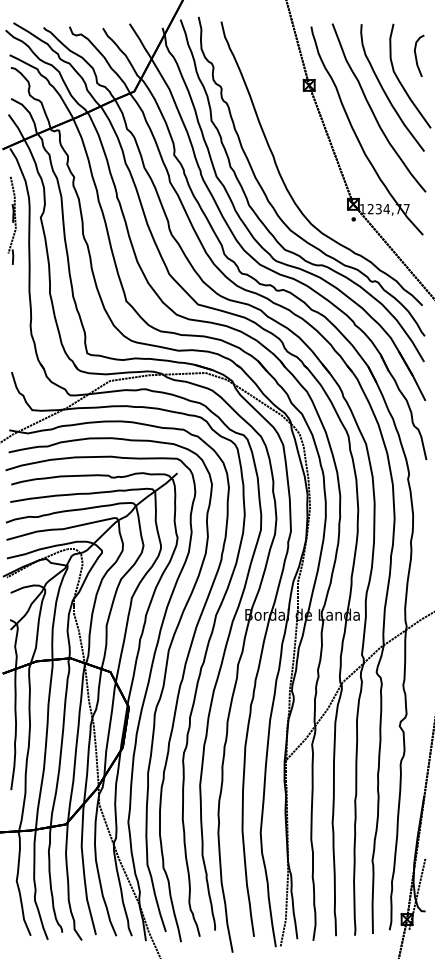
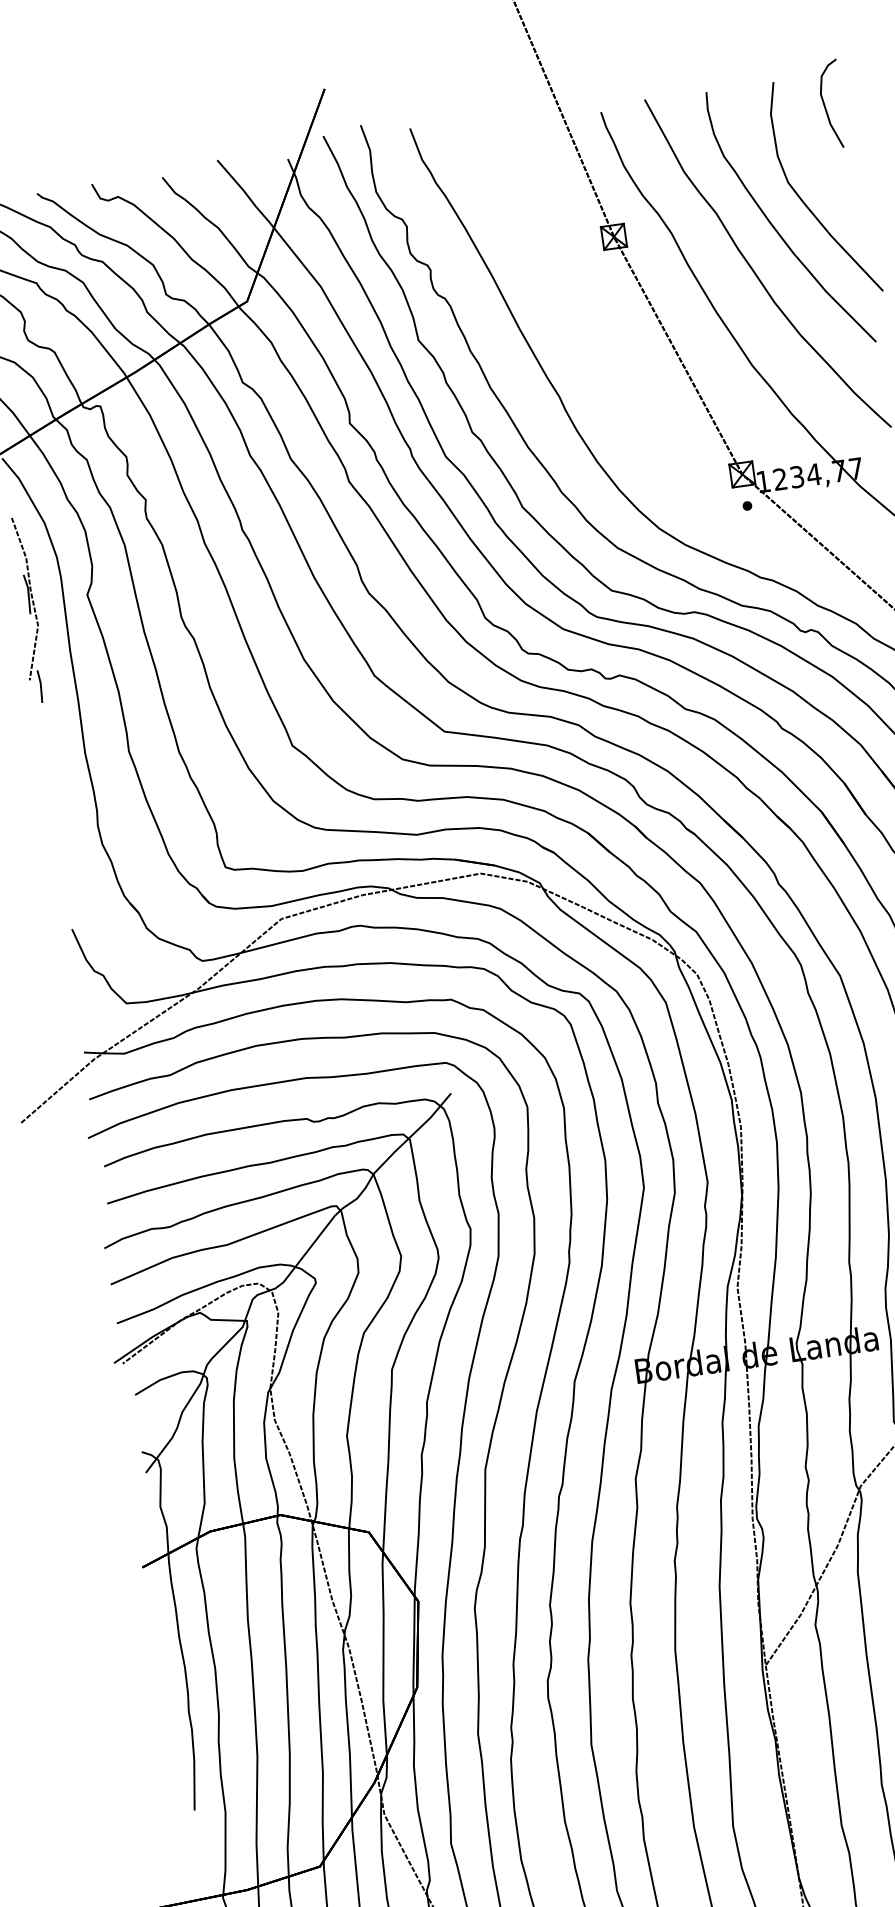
curve: (416, 55) -> (825, 104), moved

